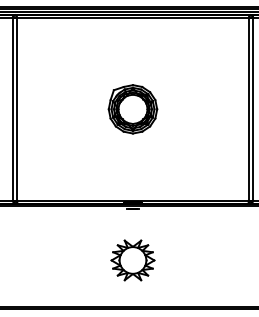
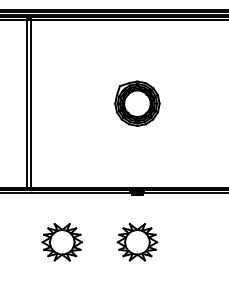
part: (50, 260) -> (61, 242), added

